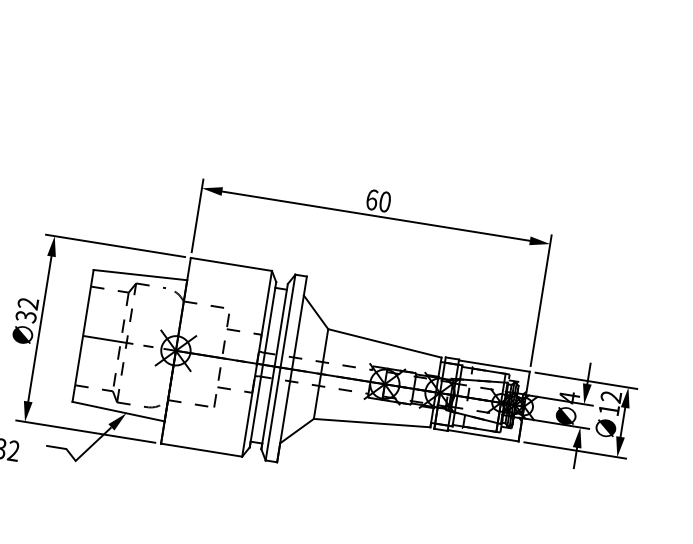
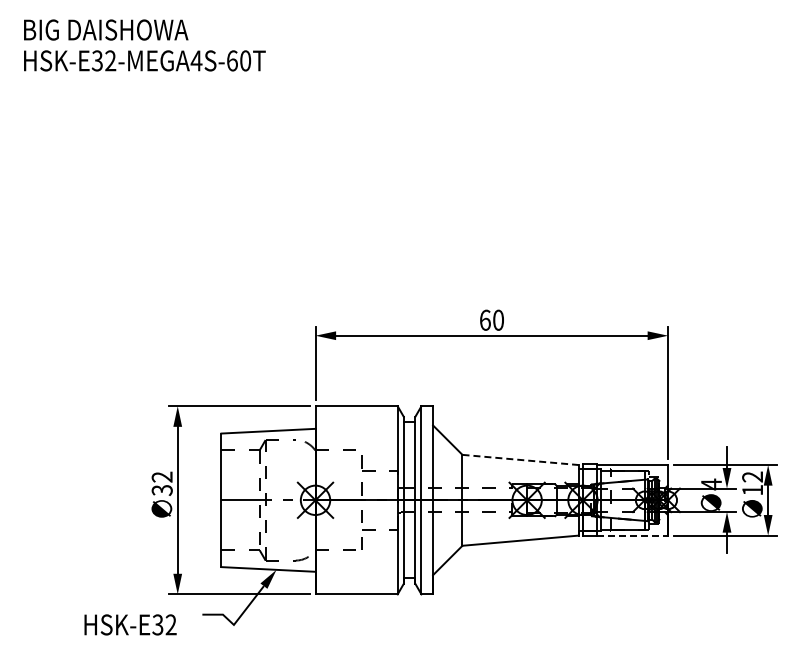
line: (385, 344) -> (521, 460), solid -> dashed
line: (483, 435) -> (632, 535), solid -> dashed

